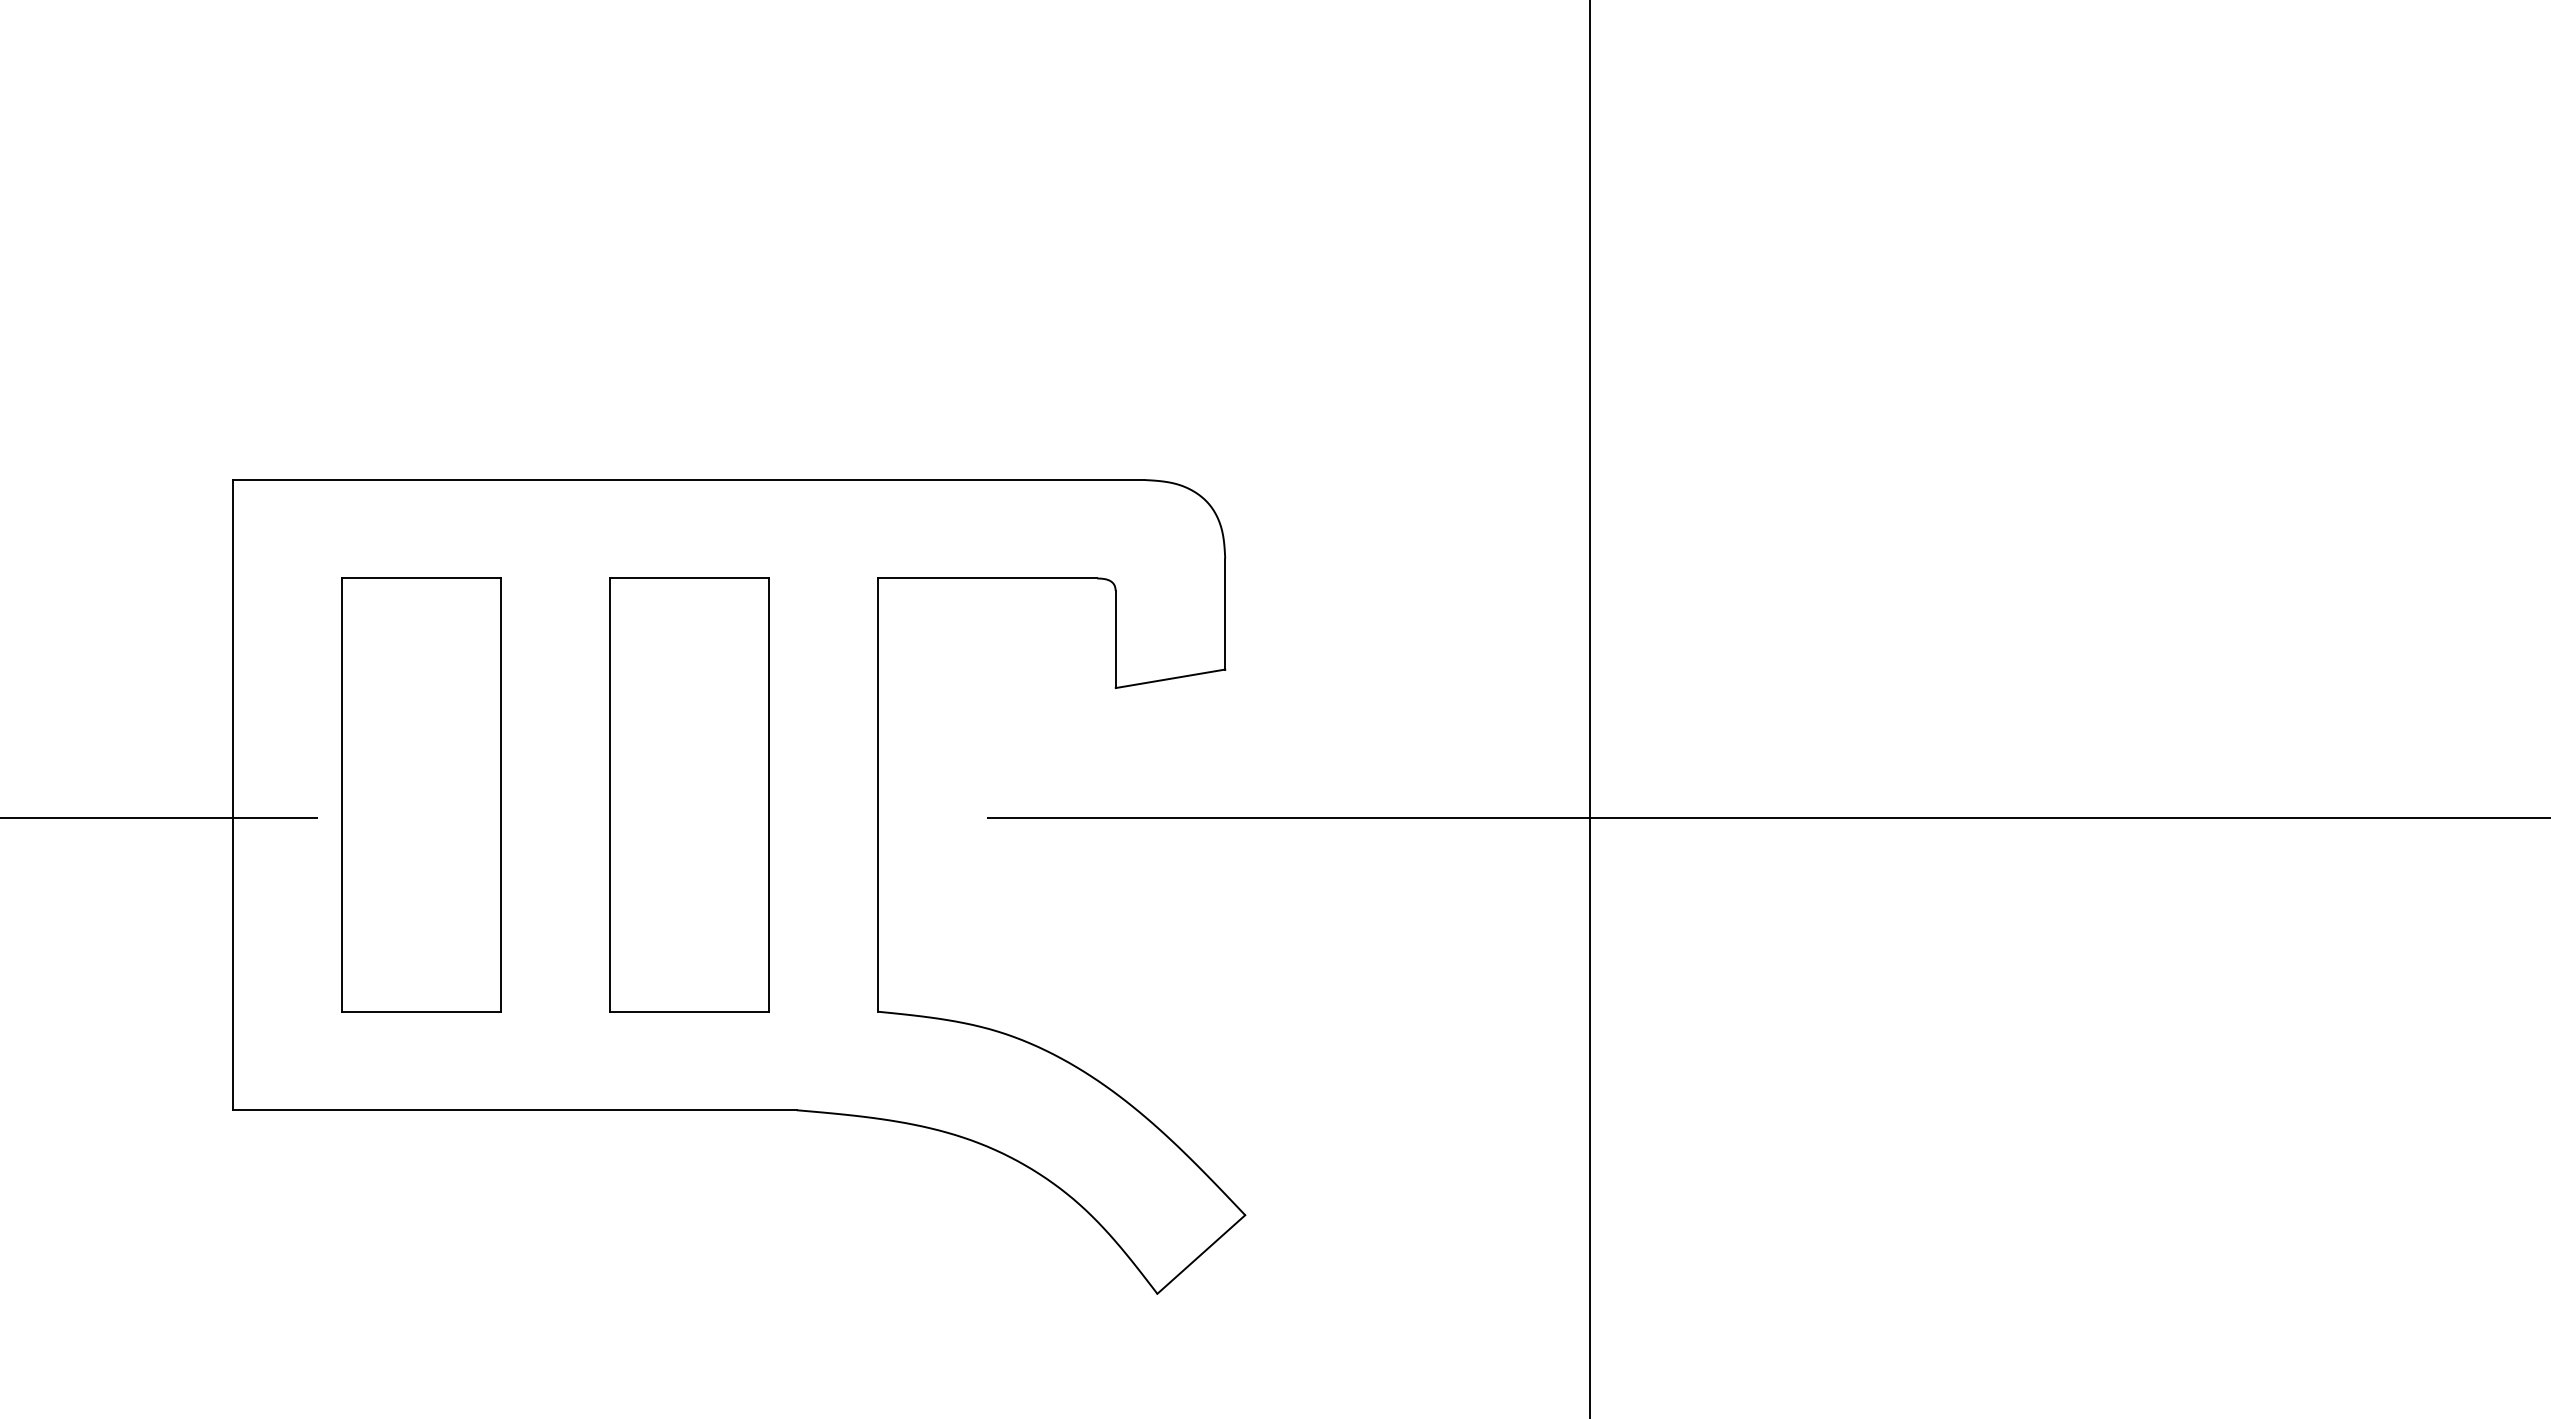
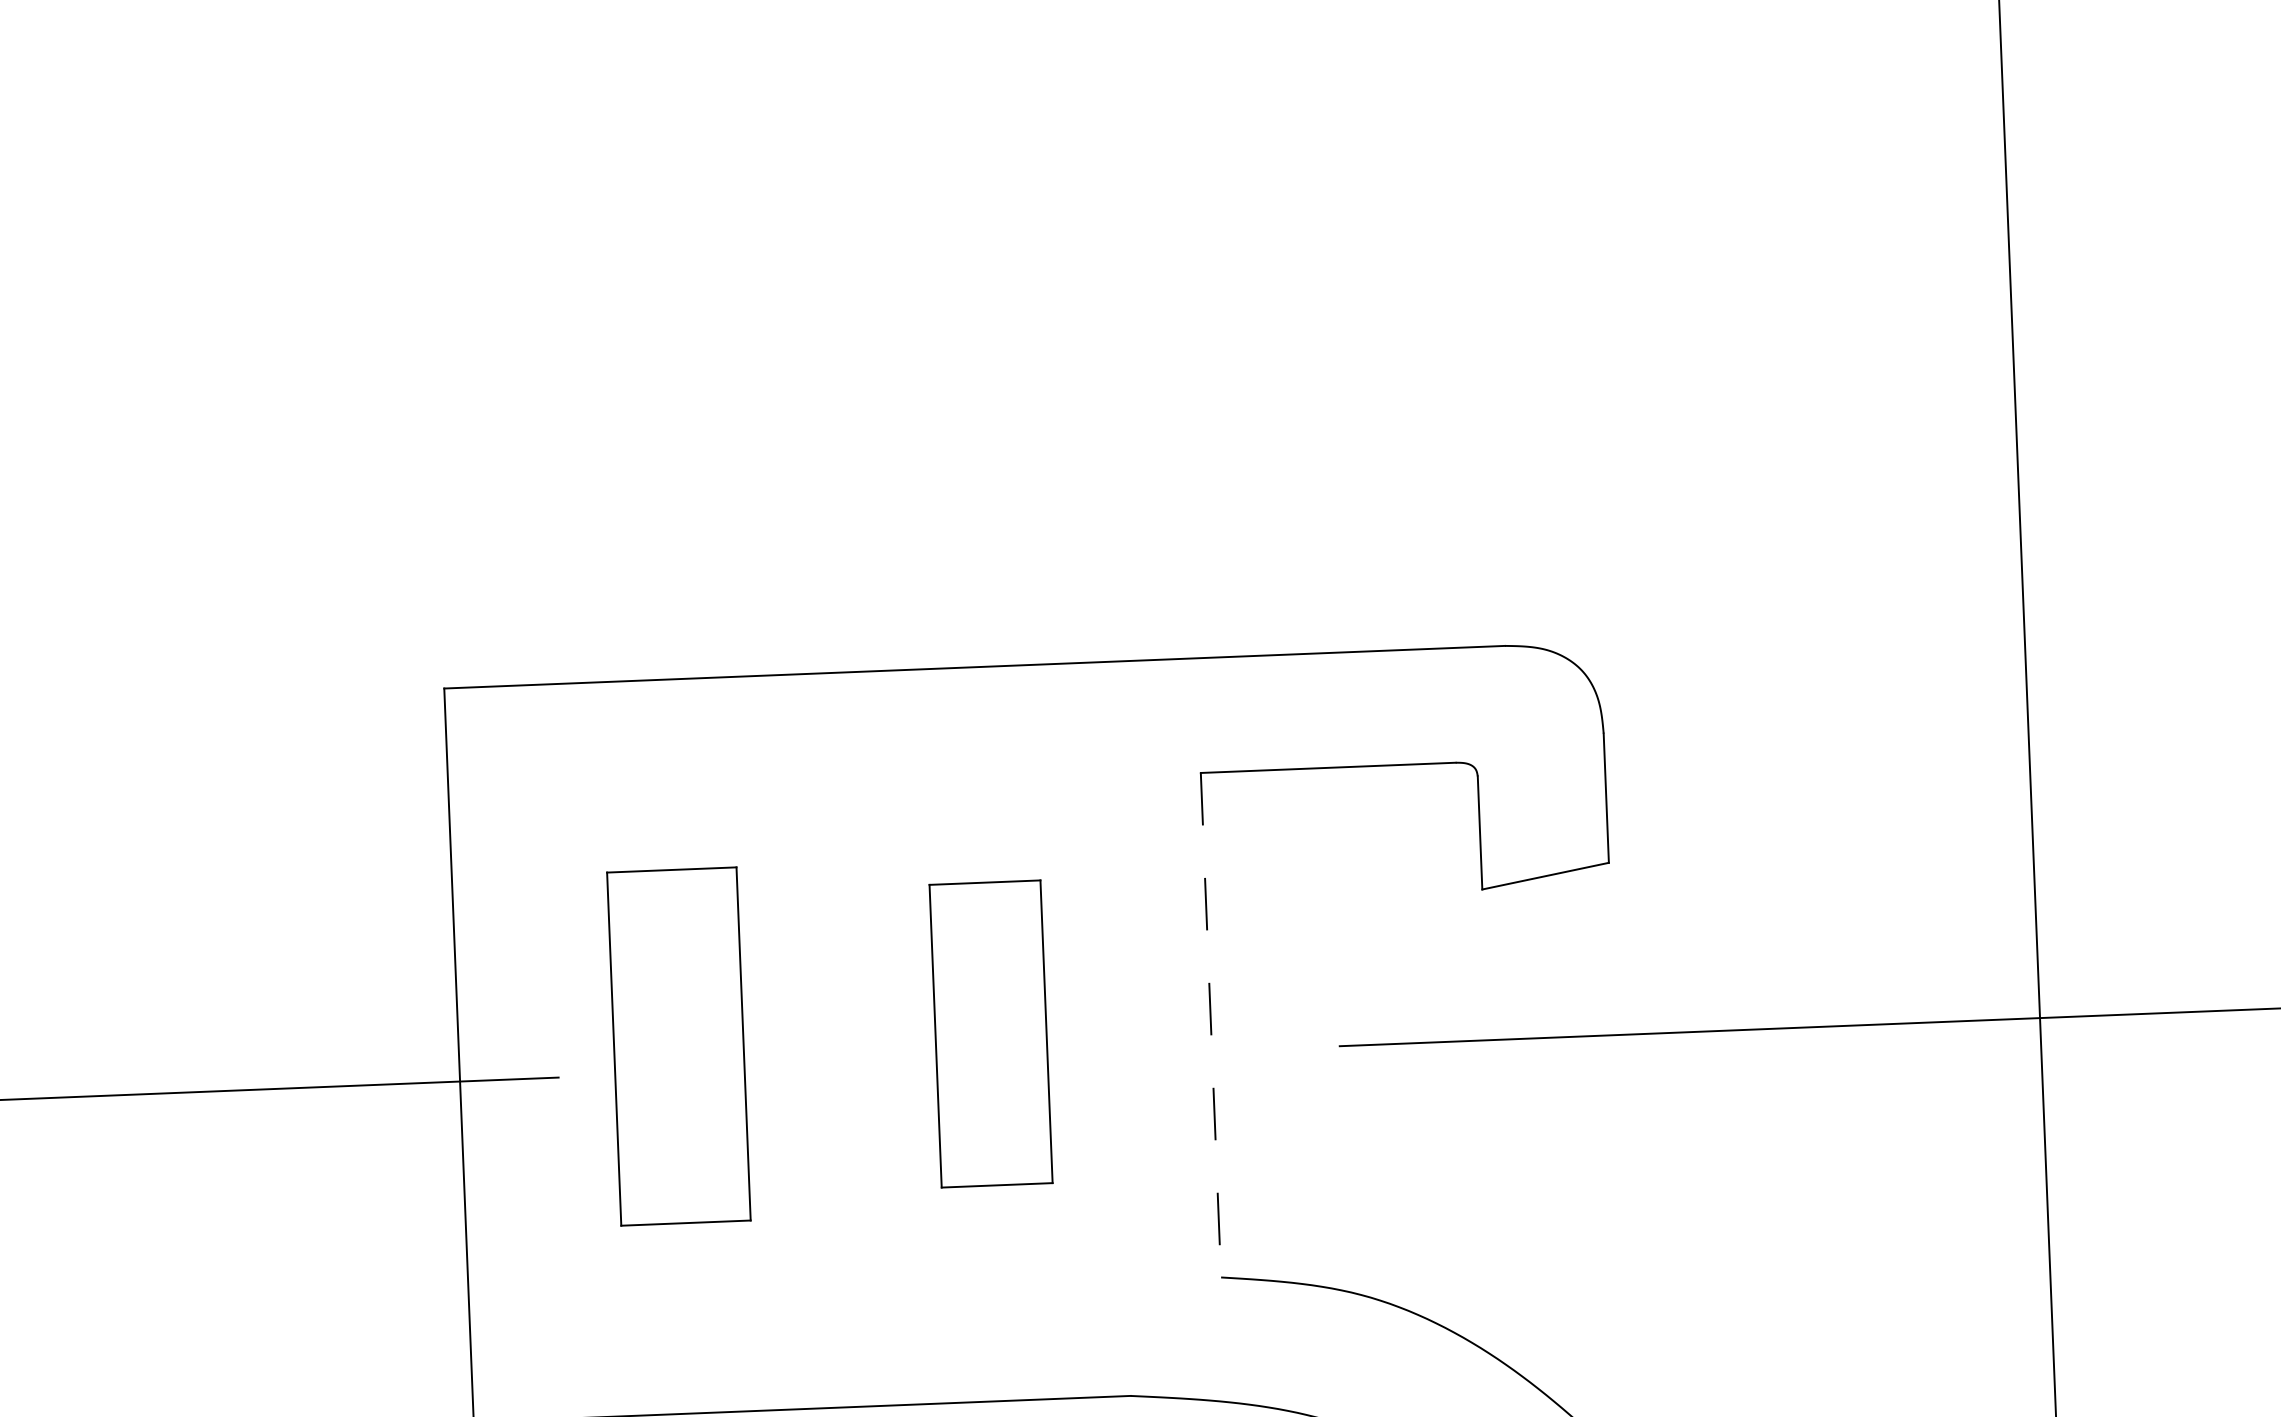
part: (421, 794) -> (678, 1045), size x0.7
part: (689, 794) -> (991, 1033), size x0.6
line: (878, 795) -> (1211, 1025), solid -> dashed

